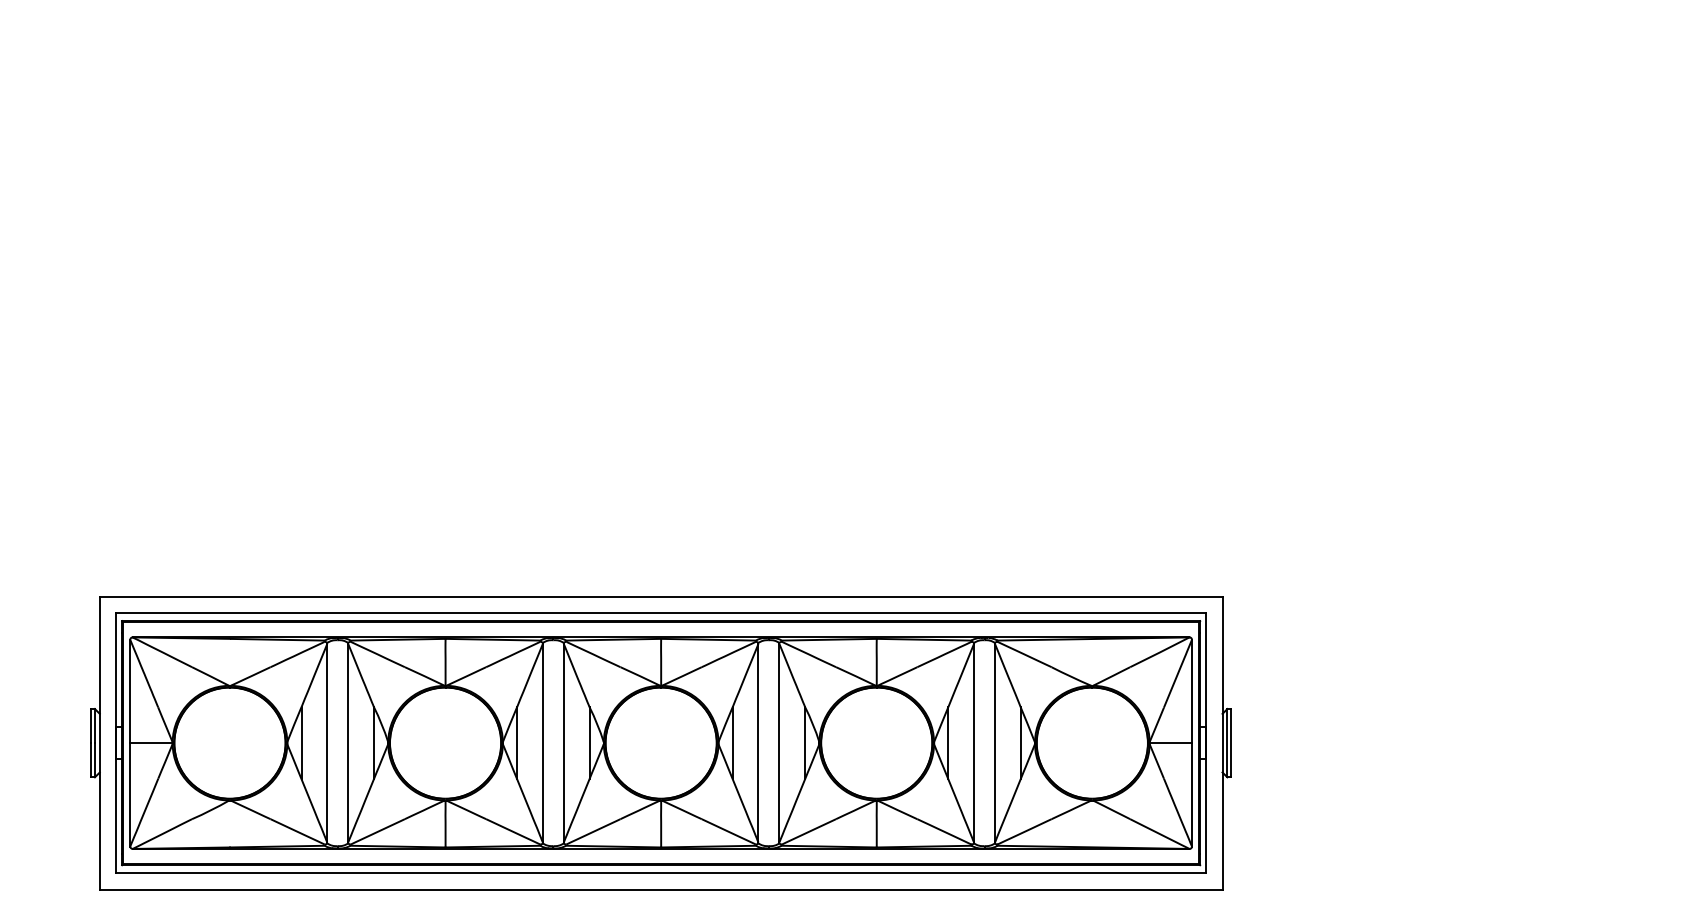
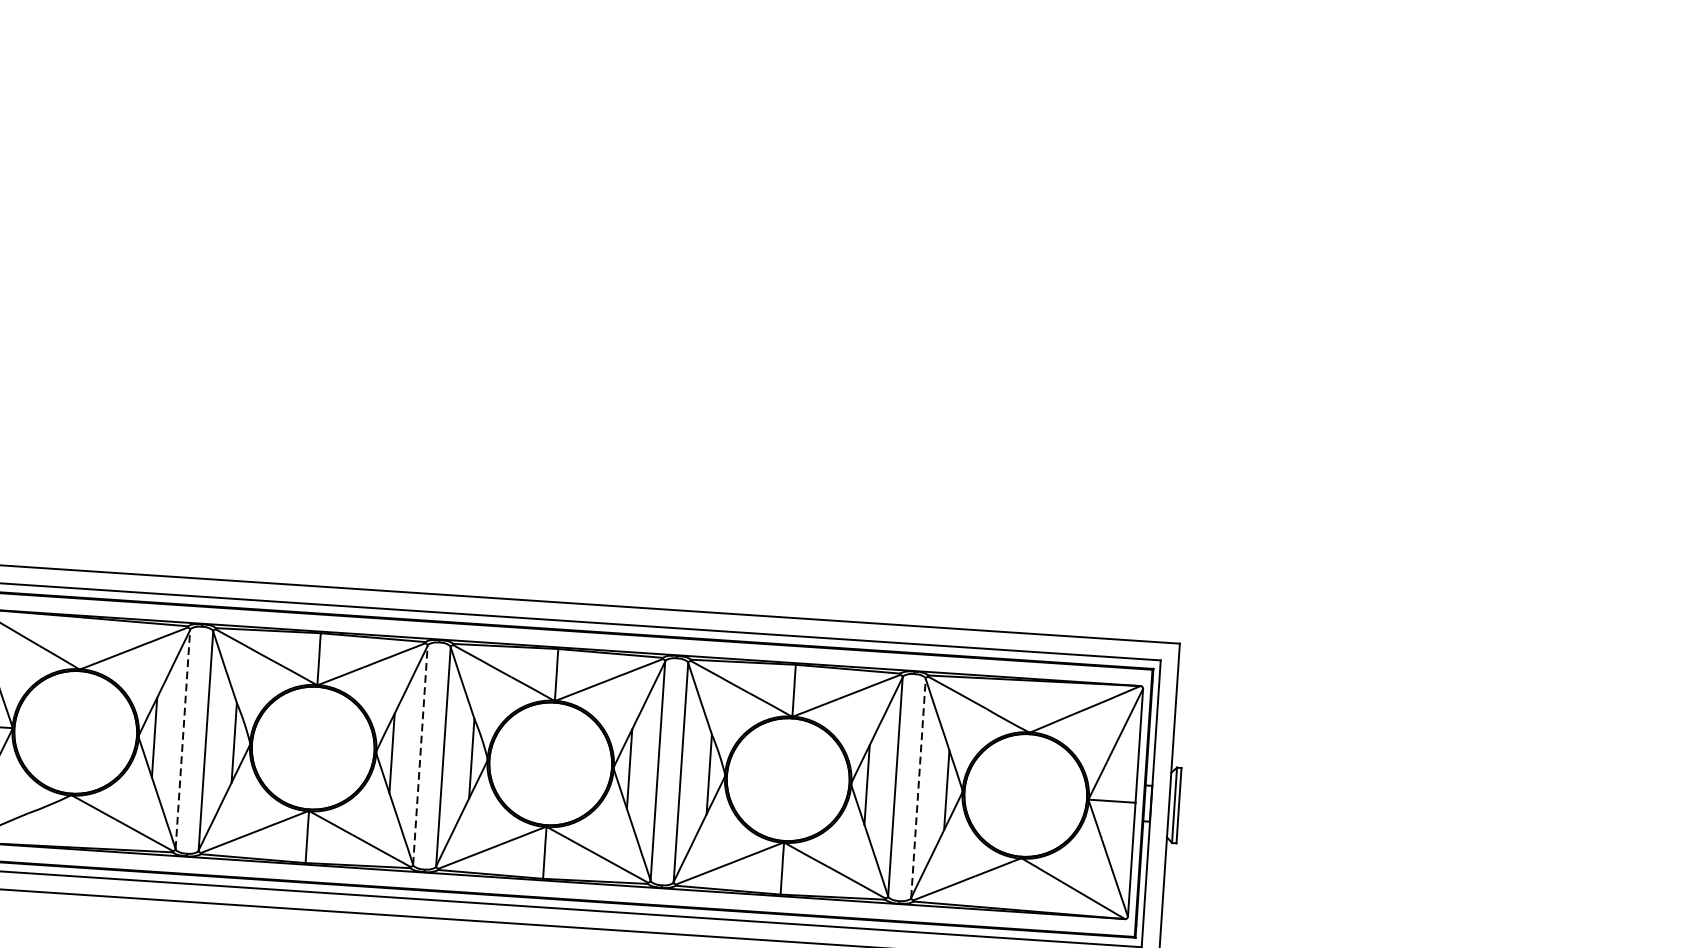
line: (327, 742) -> (183, 738), solid -> dashed
line: (542, 742) -> (420, 754), solid -> dashed
line: (994, 742) -> (917, 787), solid -> dashed

